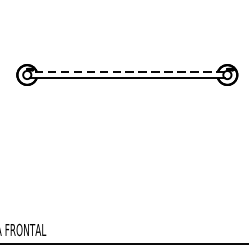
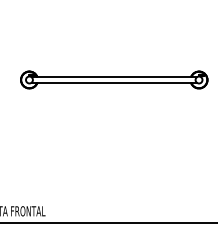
line: (126, 72) -> (113, 77), dashed -> solid

